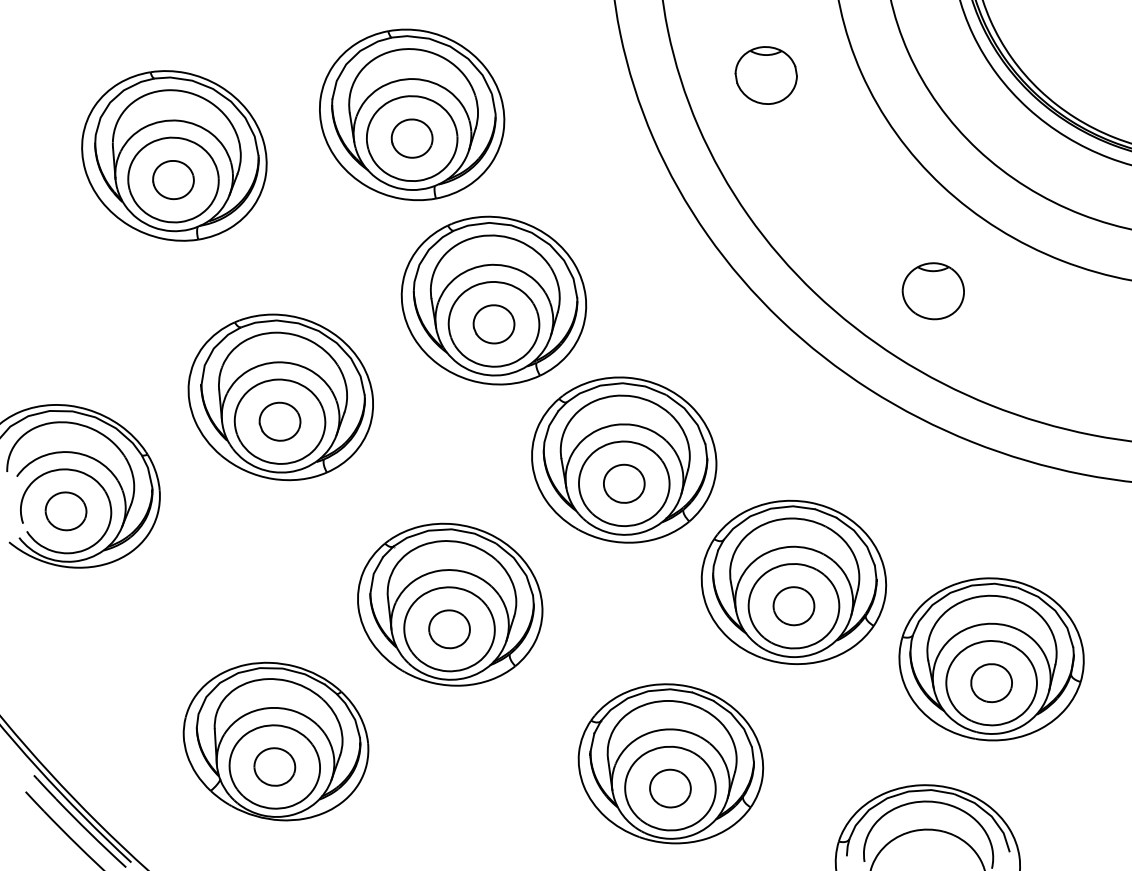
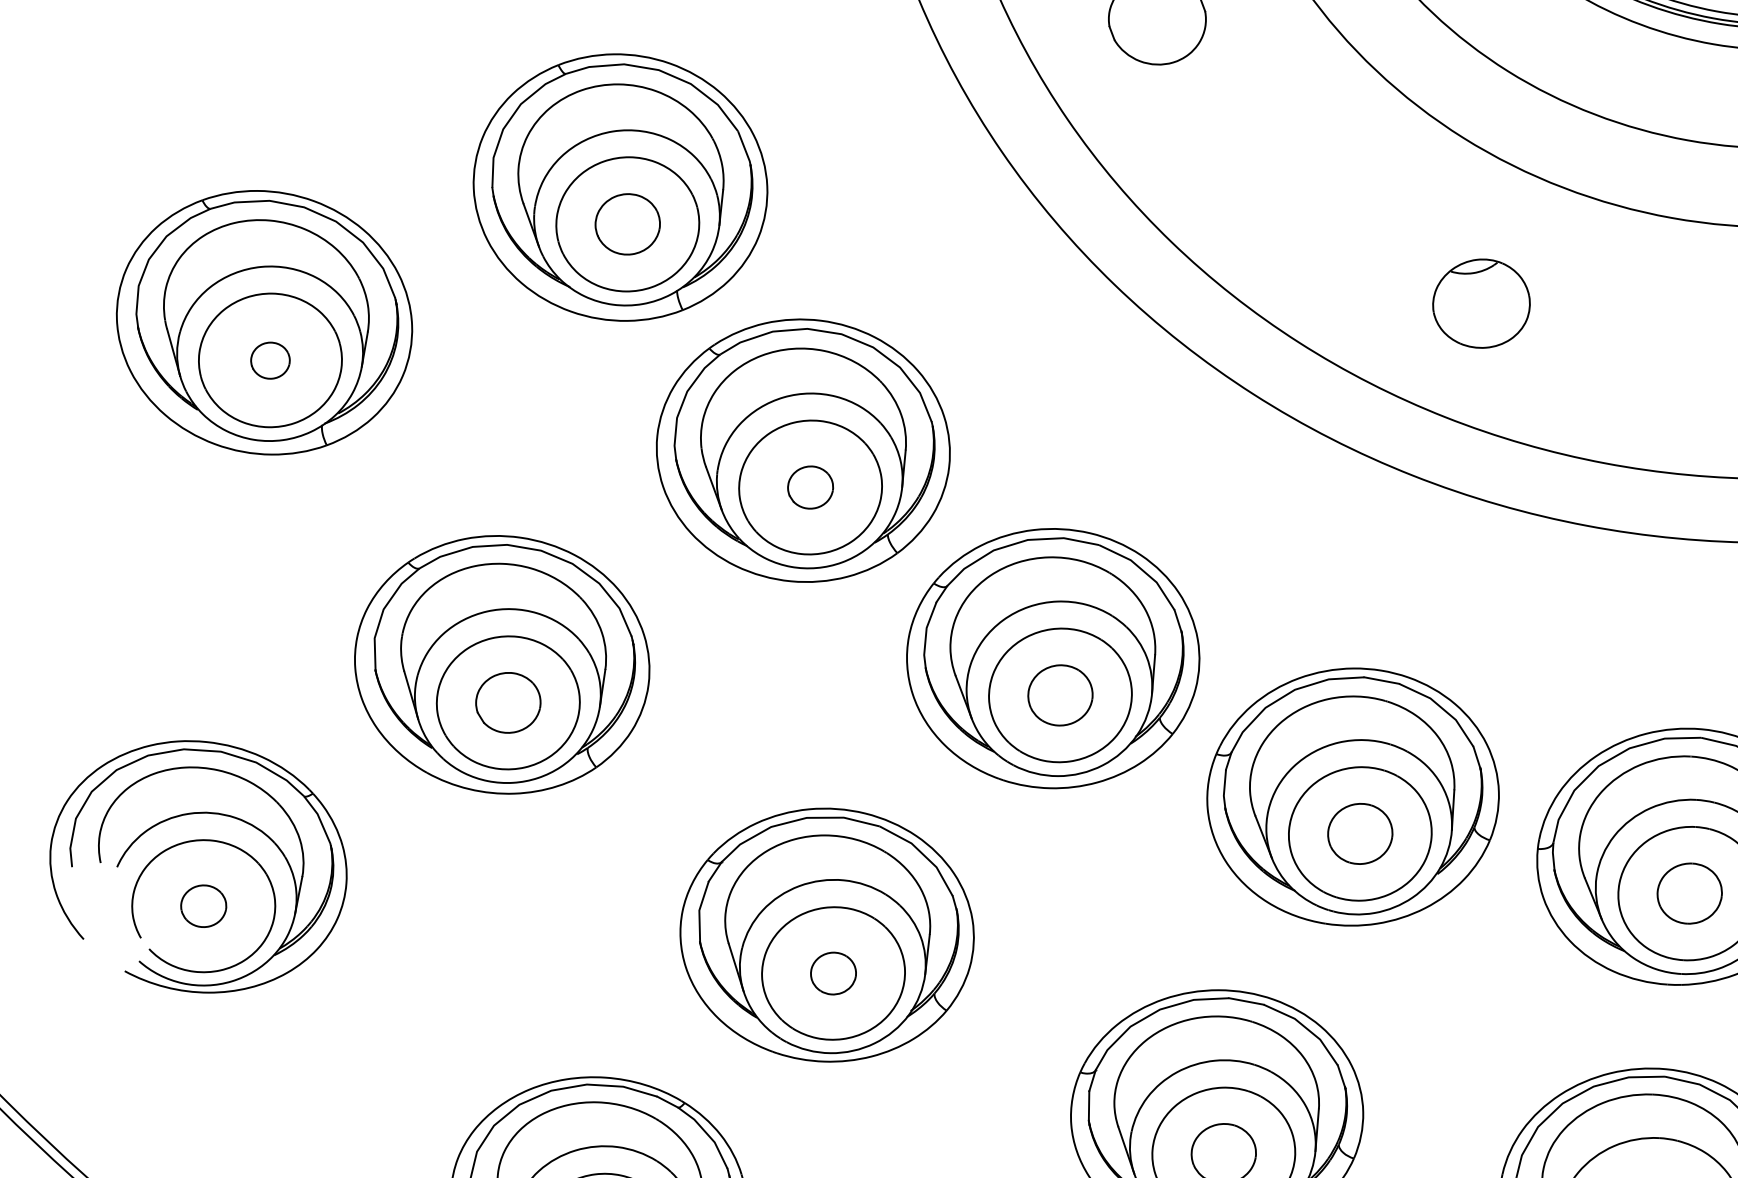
part: (173, 180) -> (270, 361), size x0.6
part: (493, 324) -> (809, 487), size x0.7
part: (65, 511) -> (202, 906), size x0.7
part: (449, 629) -> (833, 973), size x0.7

